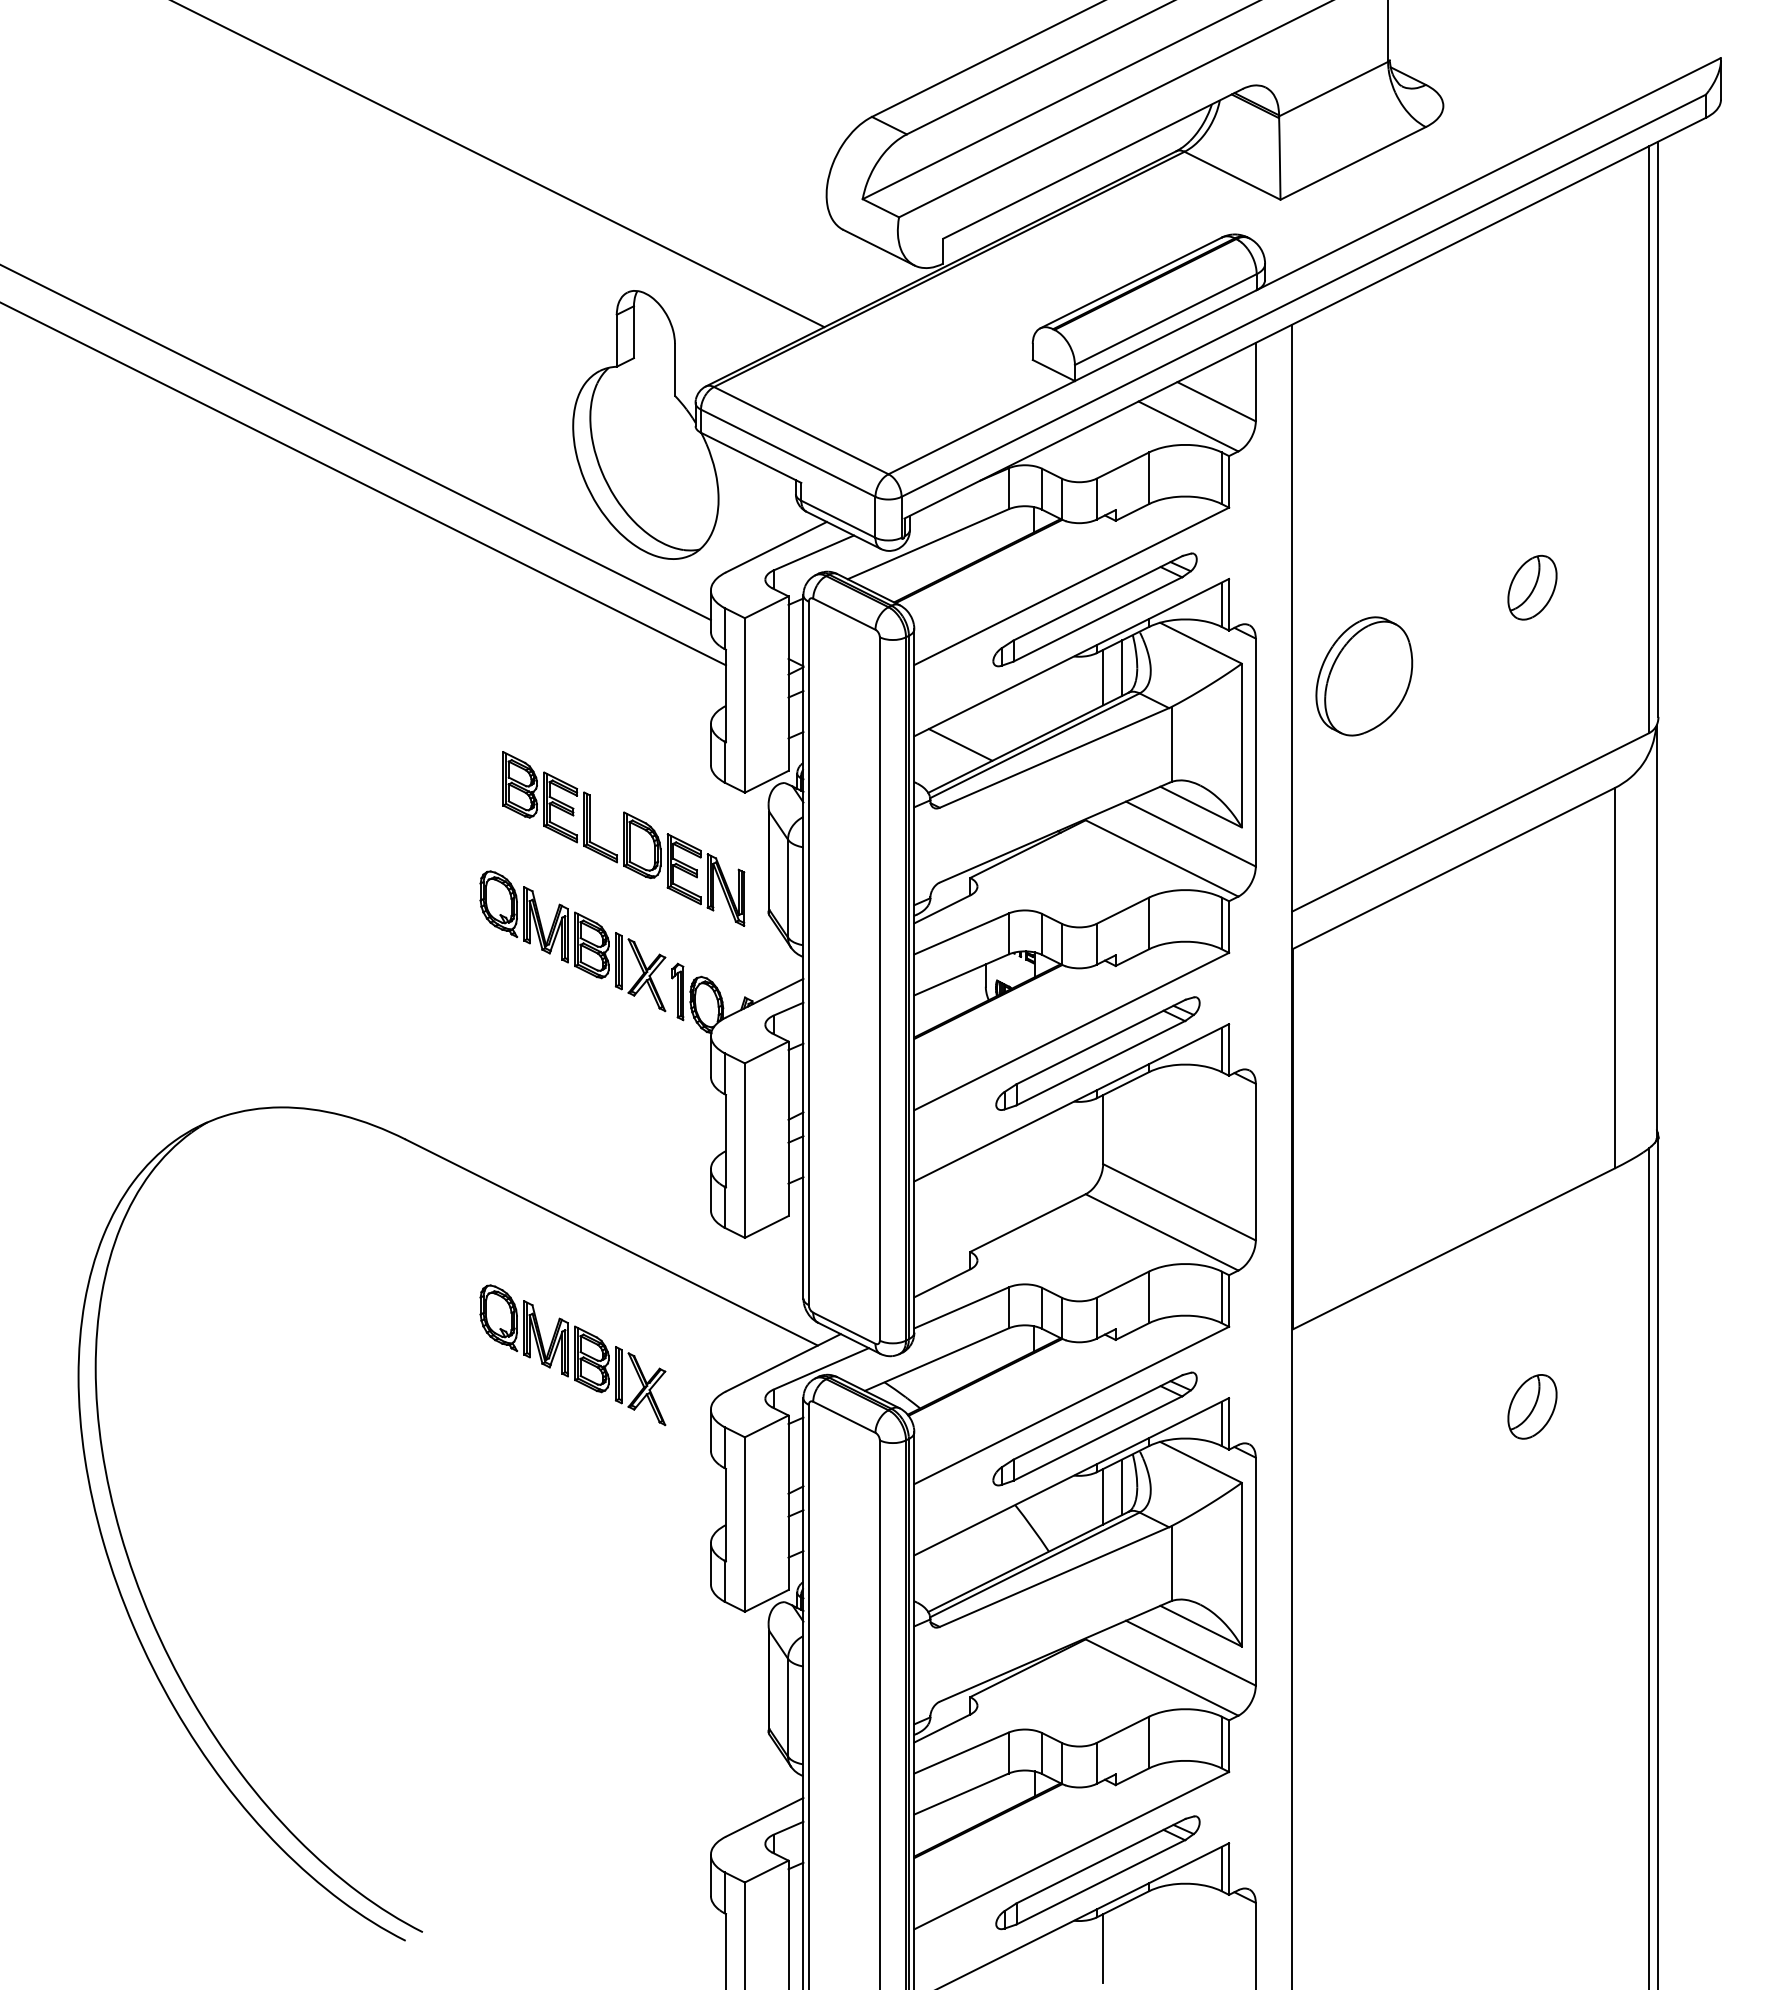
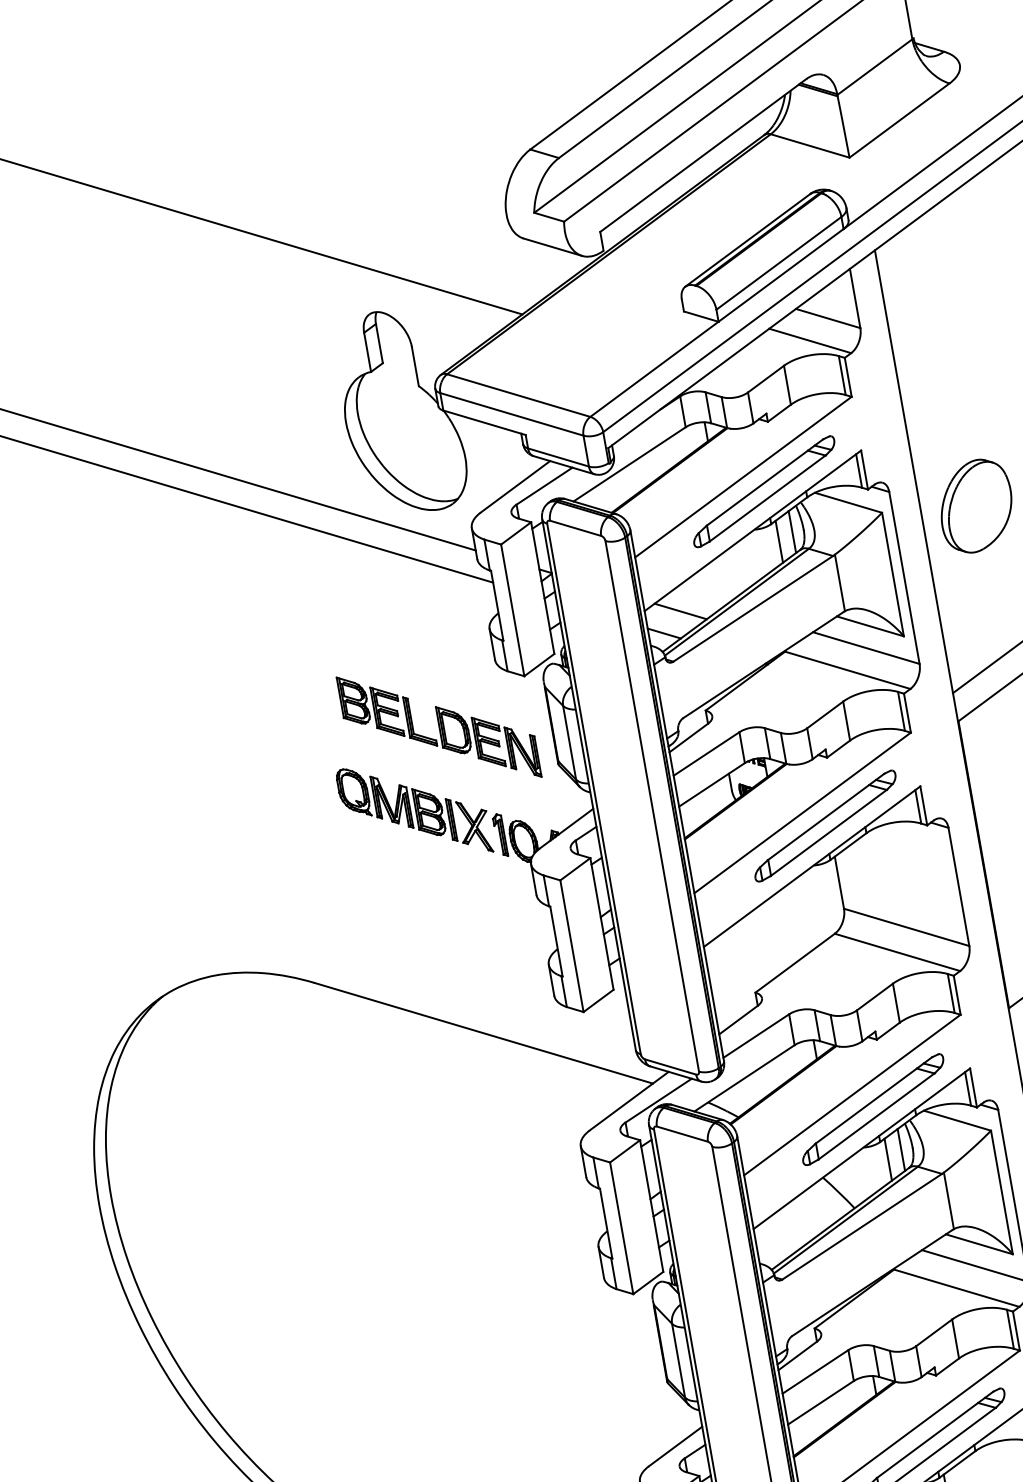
line: (934, 769) -> (664, 633), added
part: (572, 1355) -> (469, 1123), removed

